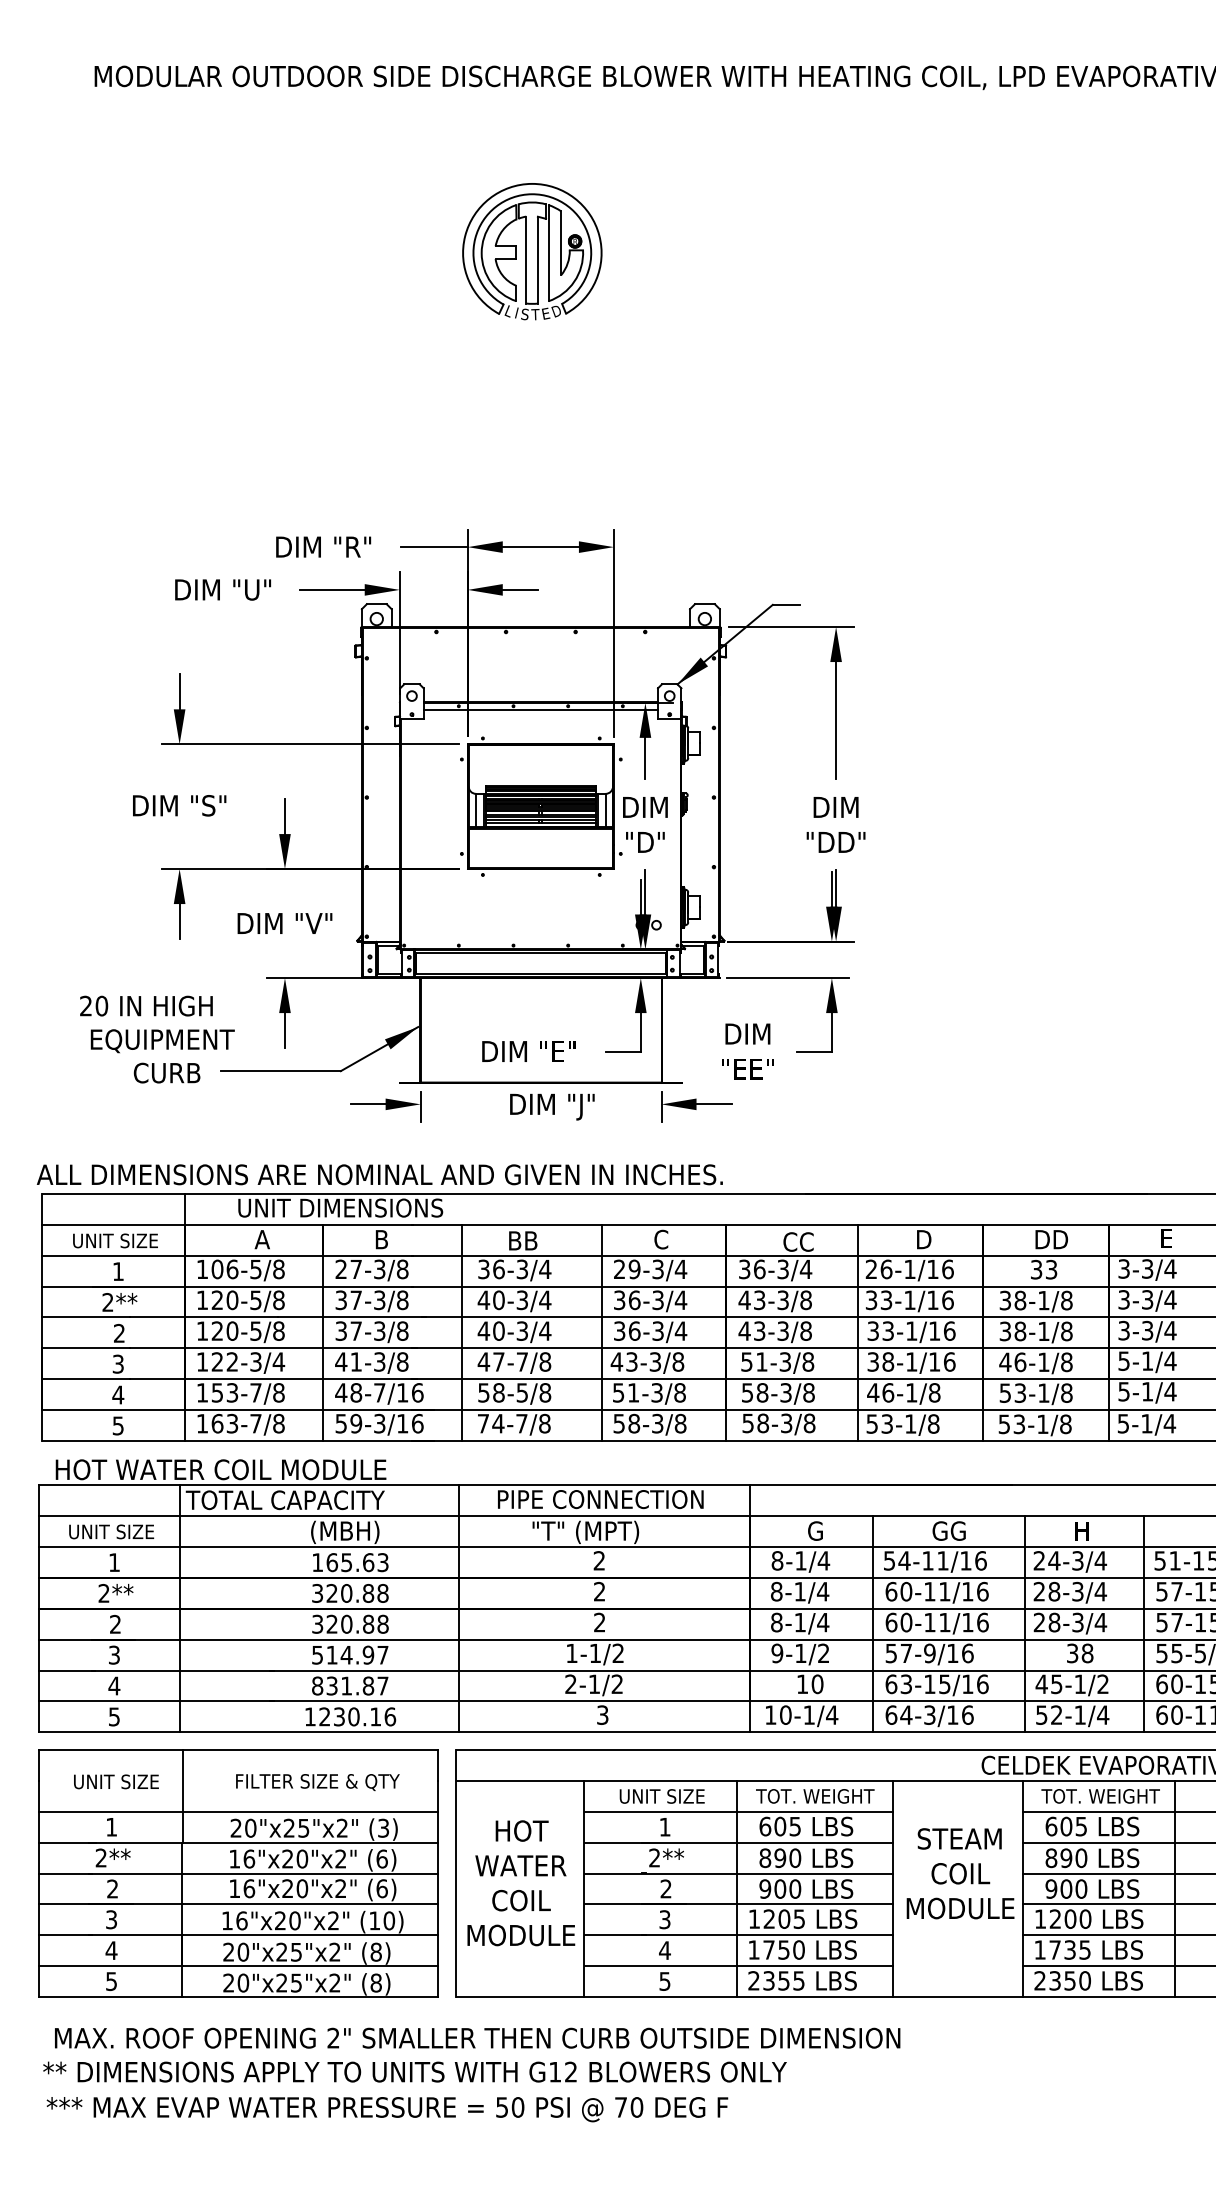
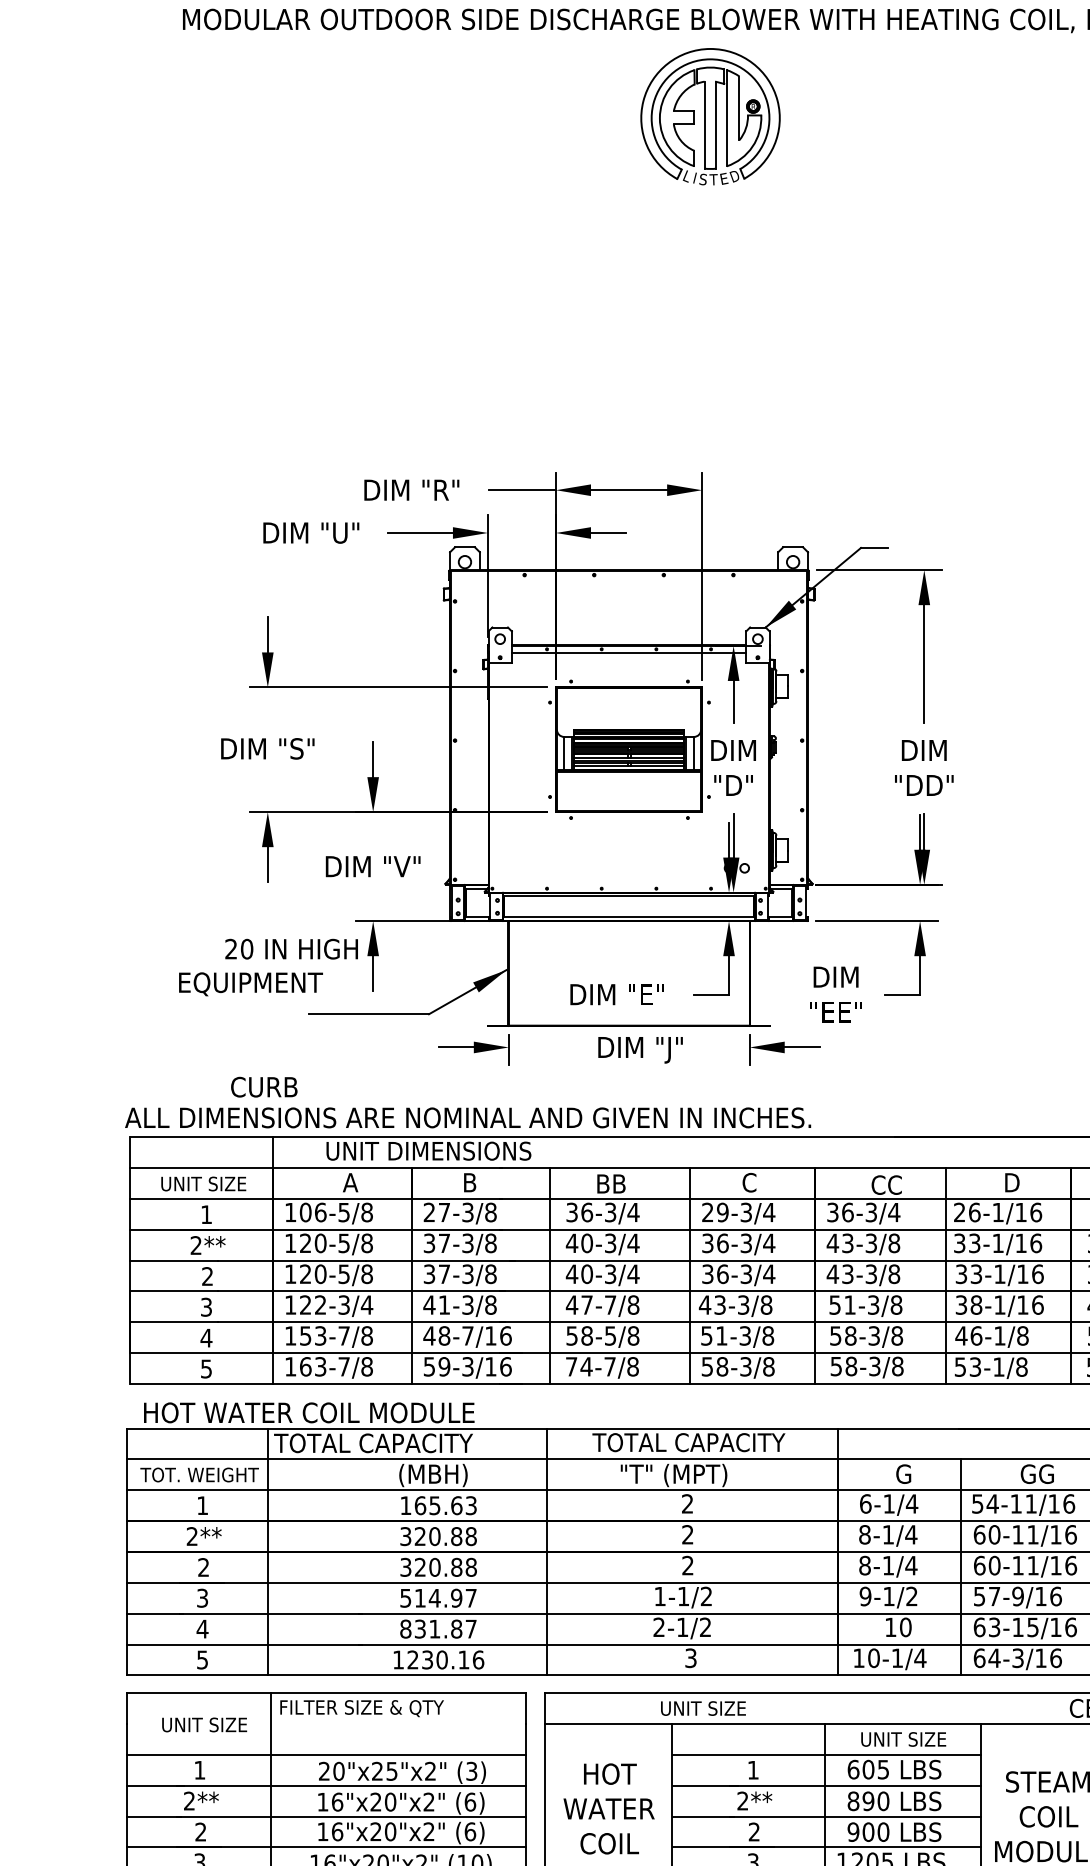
part: (532, 251) -> (710, 116), moved
text: (146, 1005) -> (291, 948), moved
text: (166, 1072) -> (263, 1086), moved
text: (600, 1499) -> (688, 1442), PIPE CONNECTION -> TOTAL CAPACITY
text: (111, 1531) -> (199, 1474), UNIT SIZE -> TOT. WEIGHT
text: (777, 1560) -> (865, 1503), 8-1/4 -> 6-1/4
text: (317, 1782) -> (361, 1708), moved
text: (661, 1796) -> (702, 1708), moved
text: (815, 1796) -> (903, 1739), TOT. WEIGHT -> UNIT SIZE

